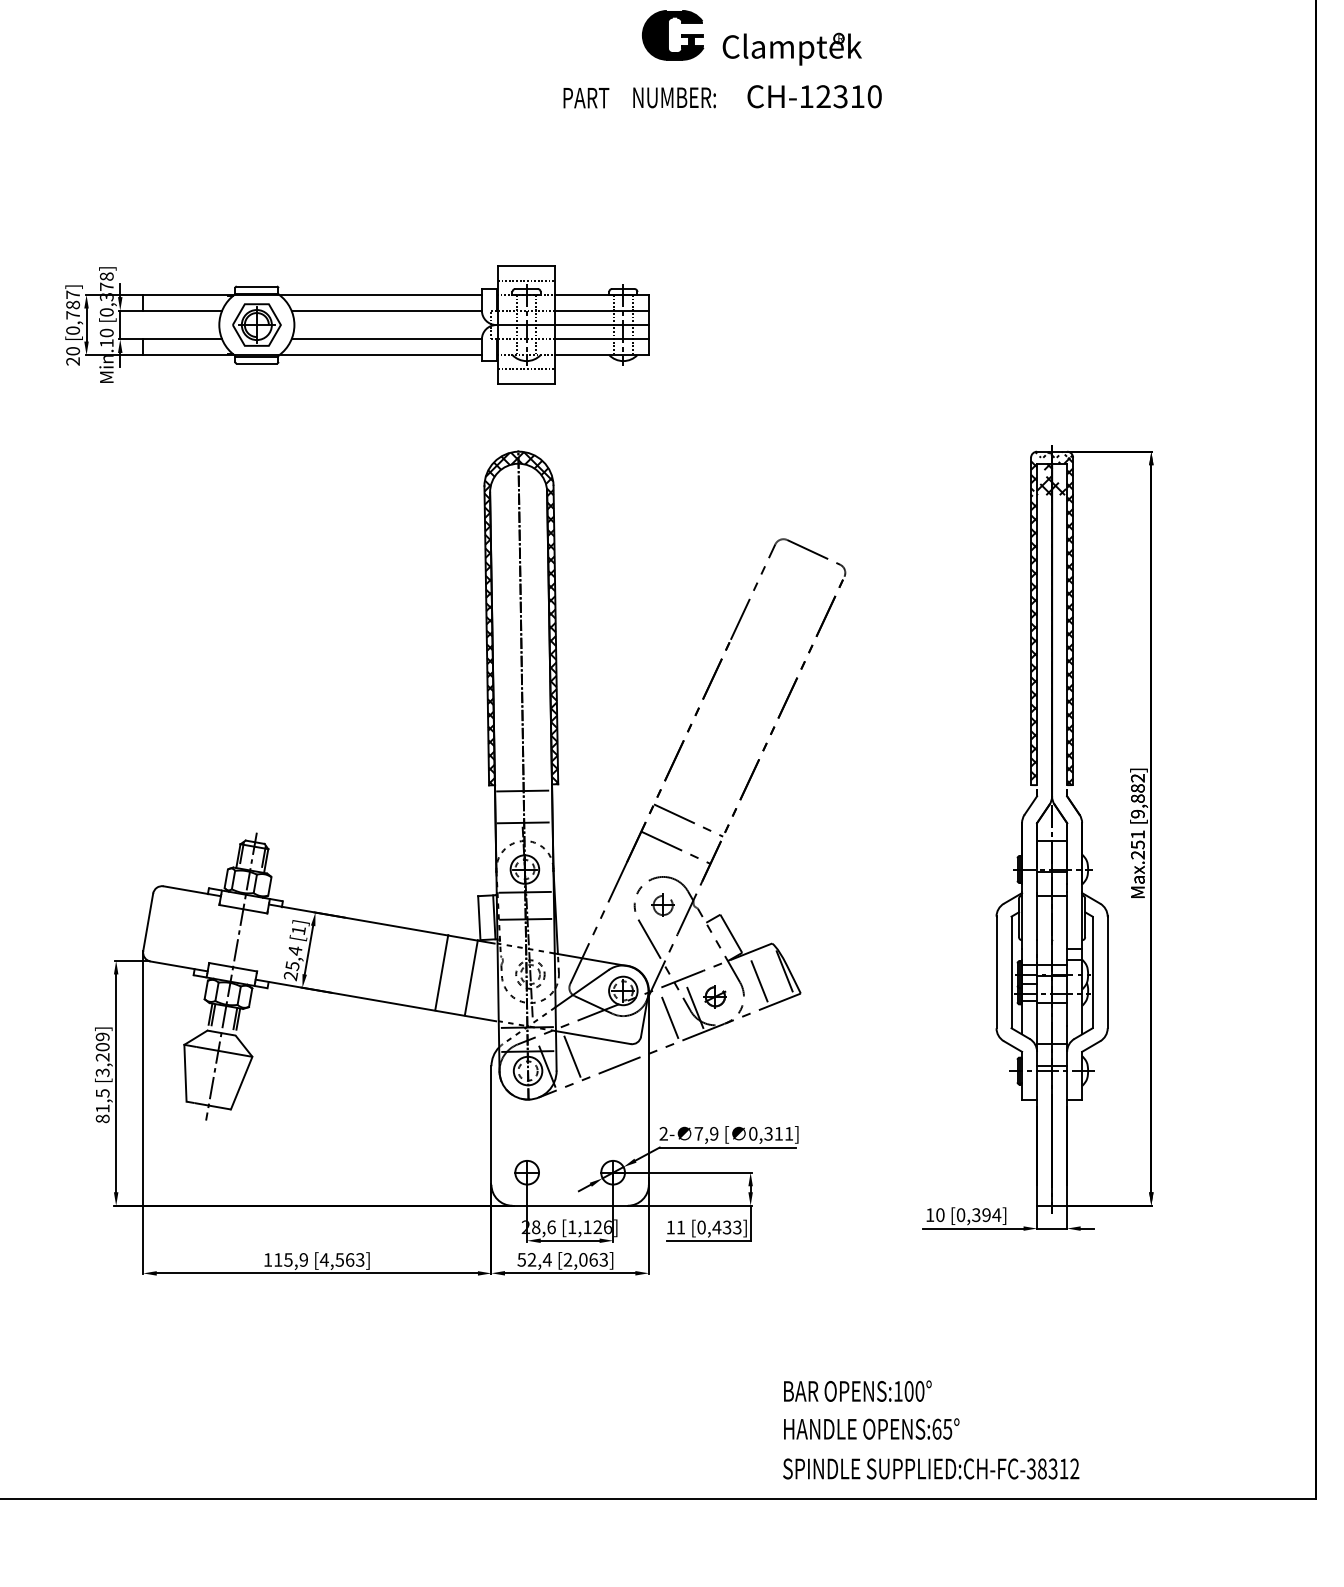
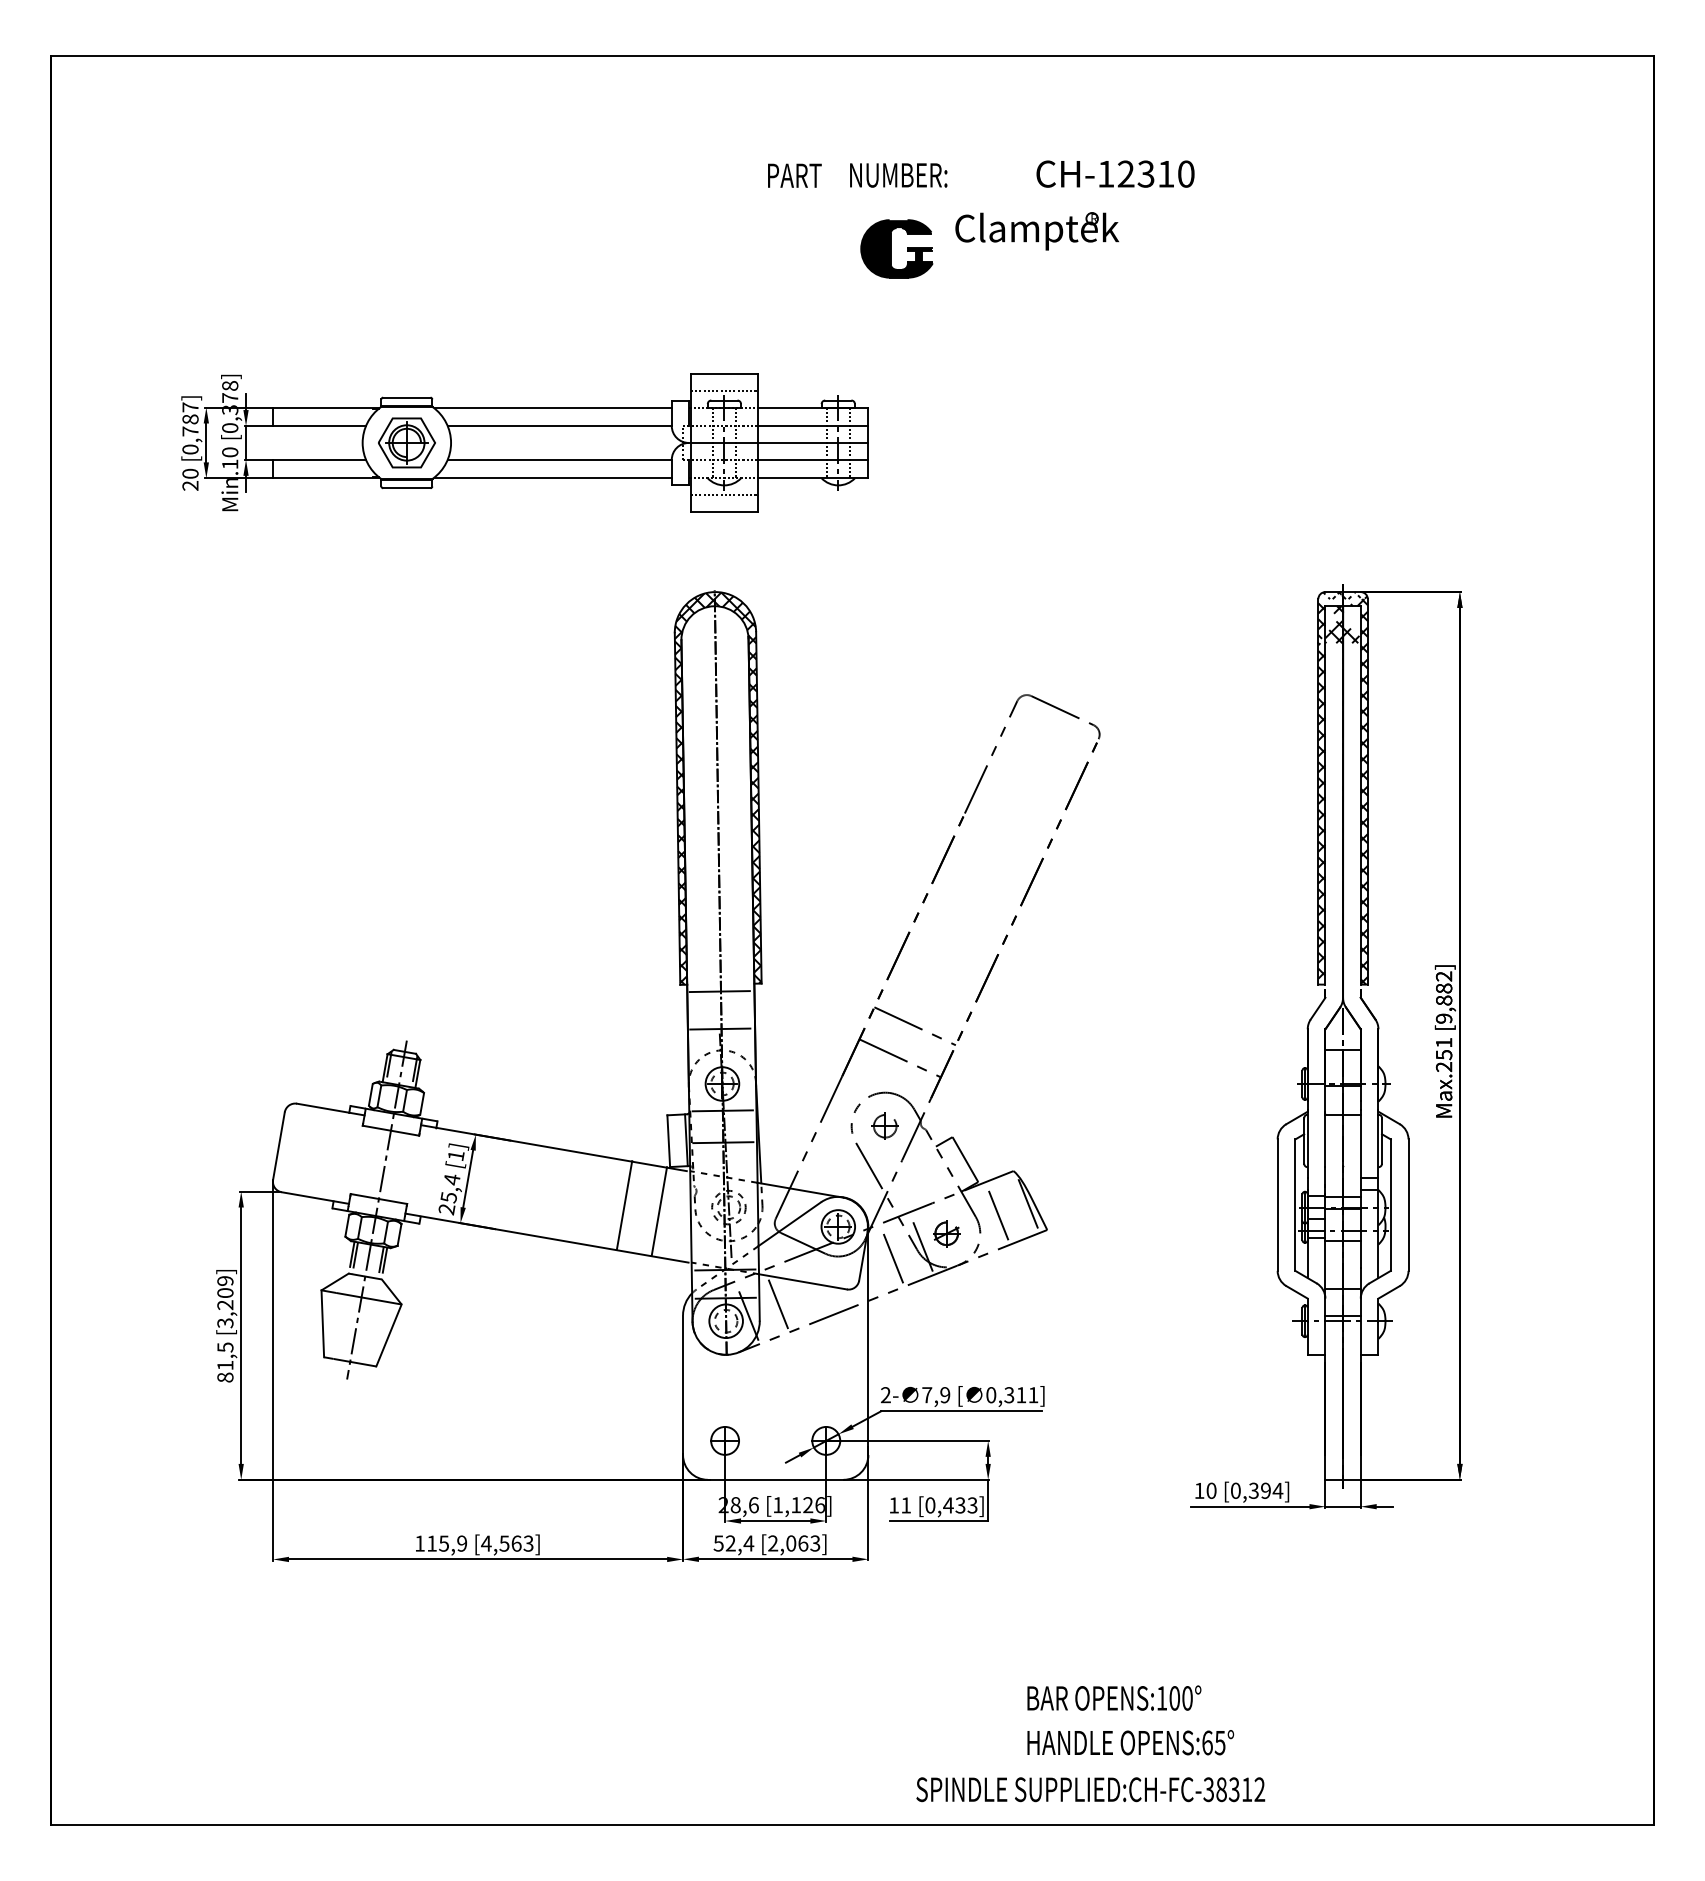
part: (672, 35) -> (896, 248), moved
part: (792, 49) -> (1037, 231), moved
text: (814, 96) -> (1115, 173), moved
text: (930, 1468) -> (1090, 1789), moved

